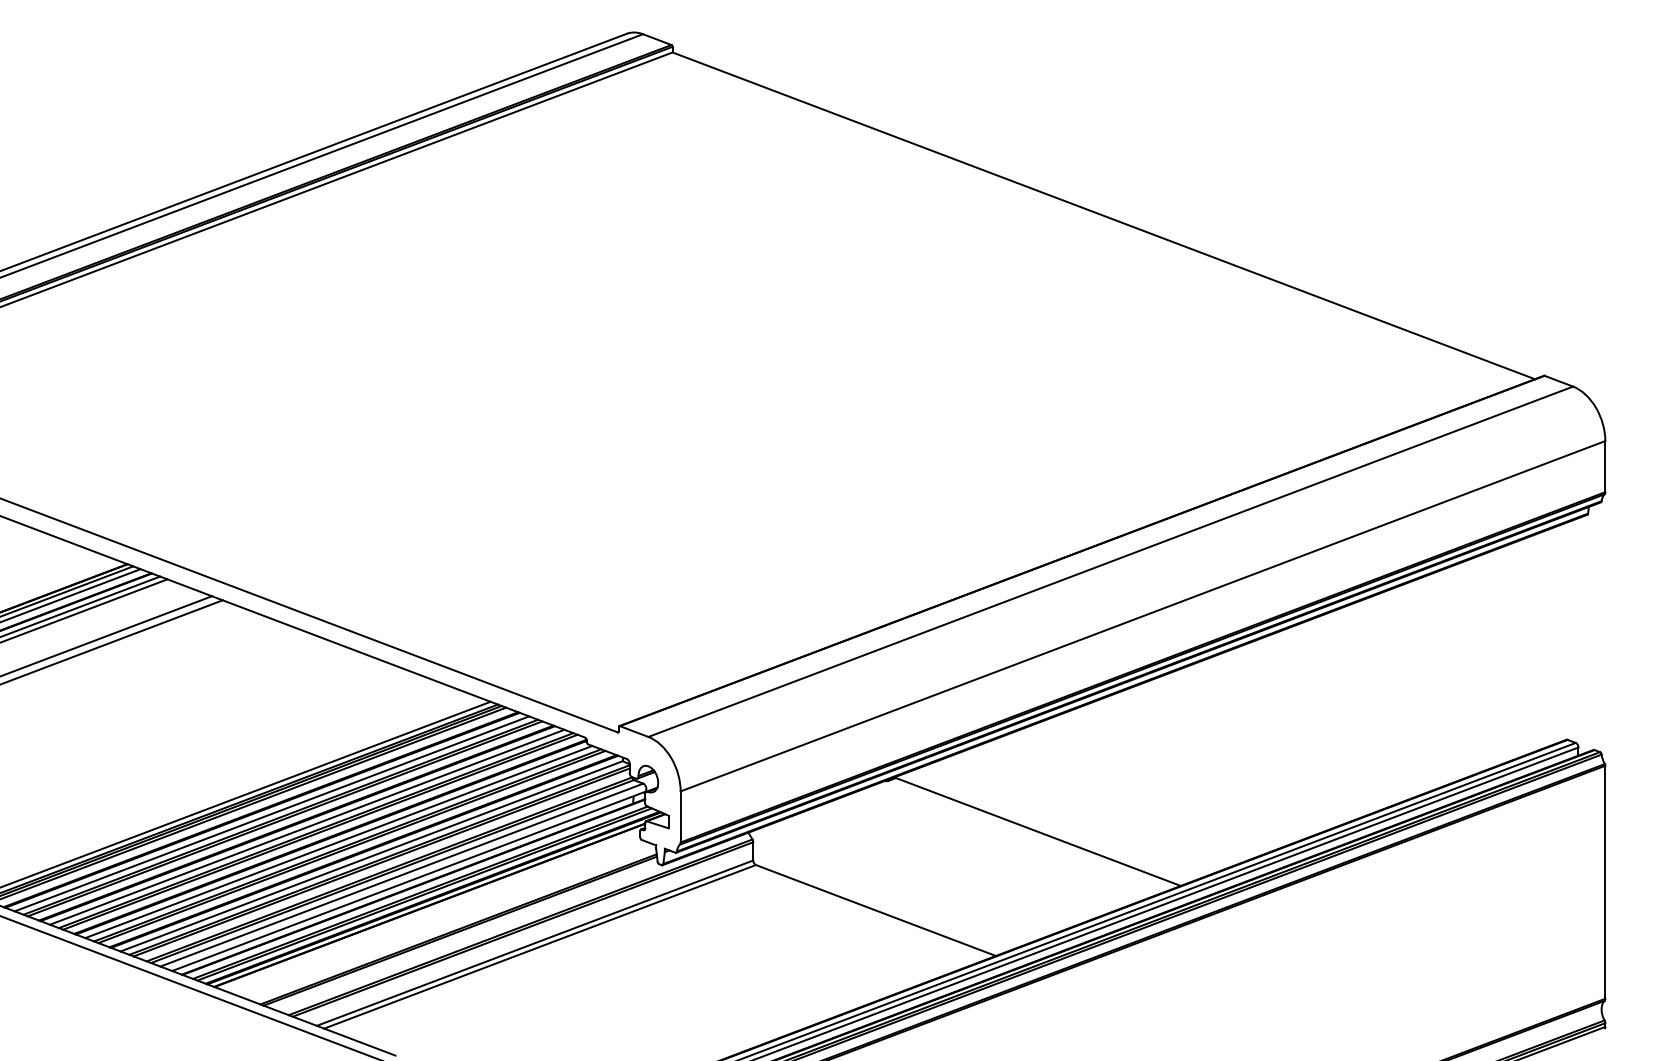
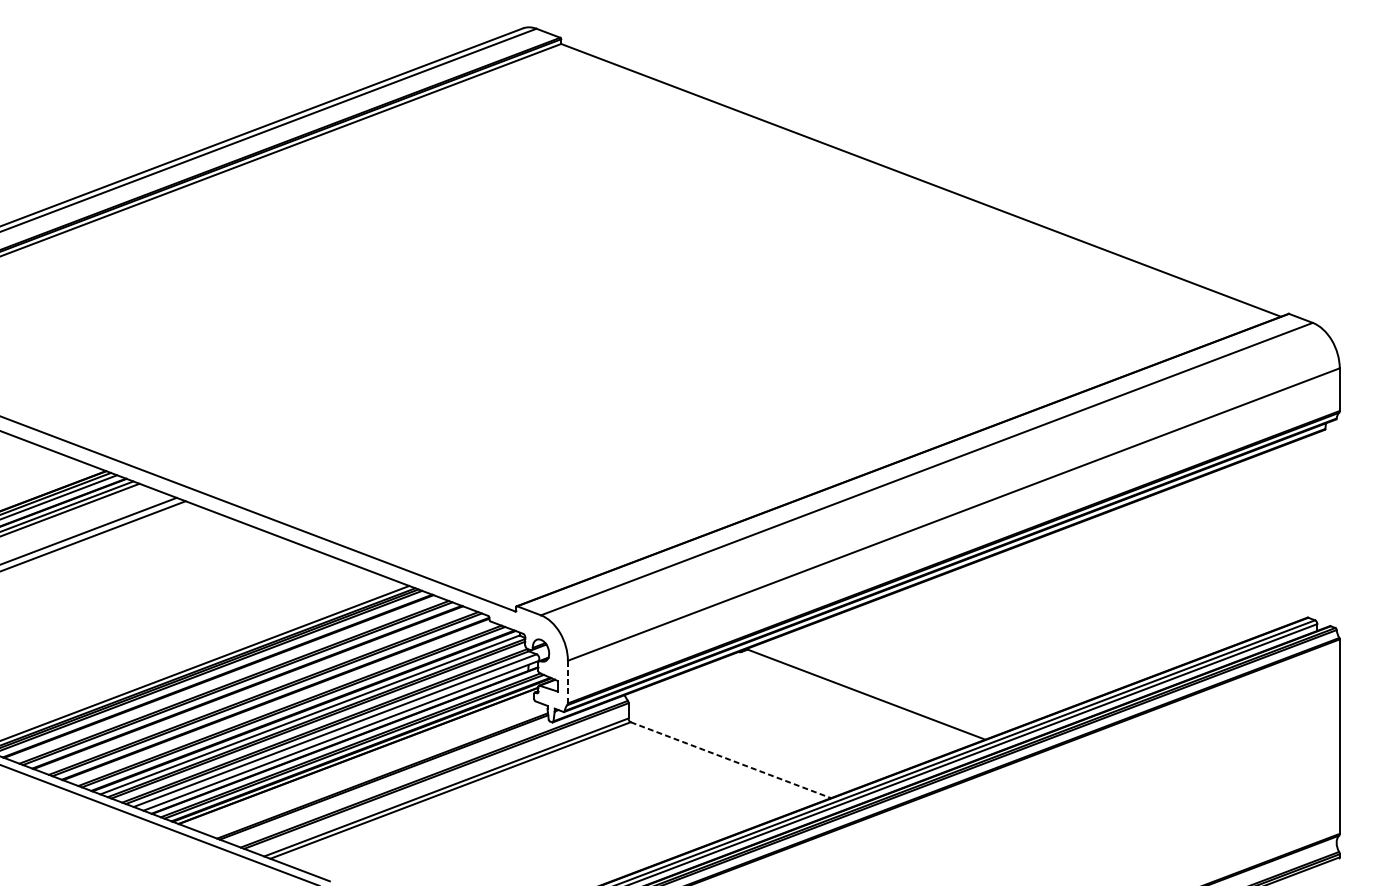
line: (271, 813) -> (226, 679), removed
line: (680, 816) -> (567, 681), solid -> dashed
line: (307, 826) -> (256, 690), removed
line: (338, 841) -> (282, 702), removed
line: (876, 910) -> (731, 760), solid -> dashed

